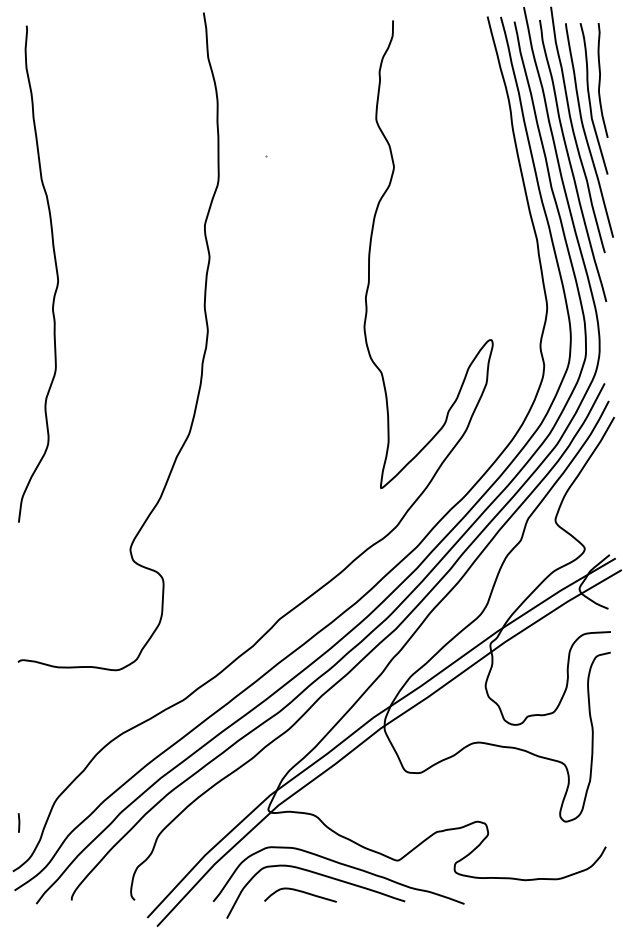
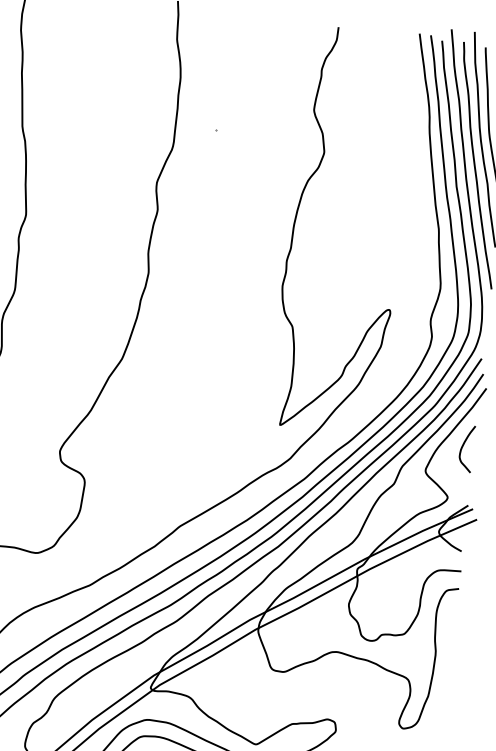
curve: (595, 488) -> (463, 447), added

